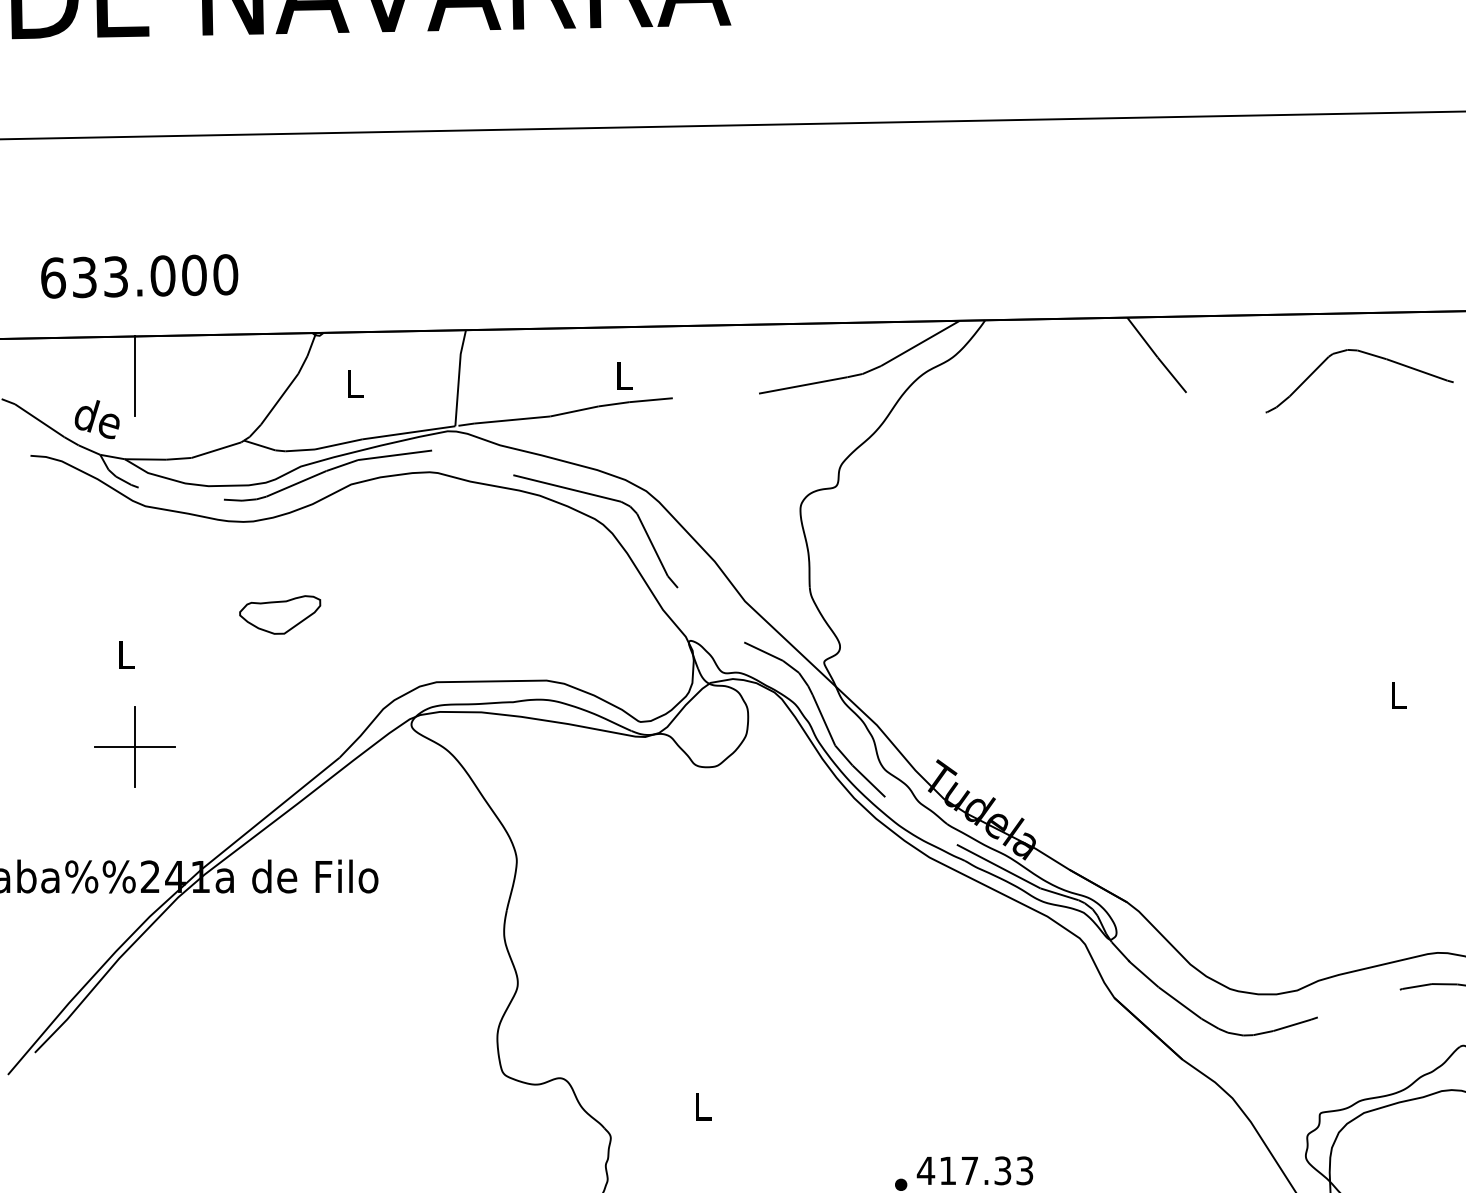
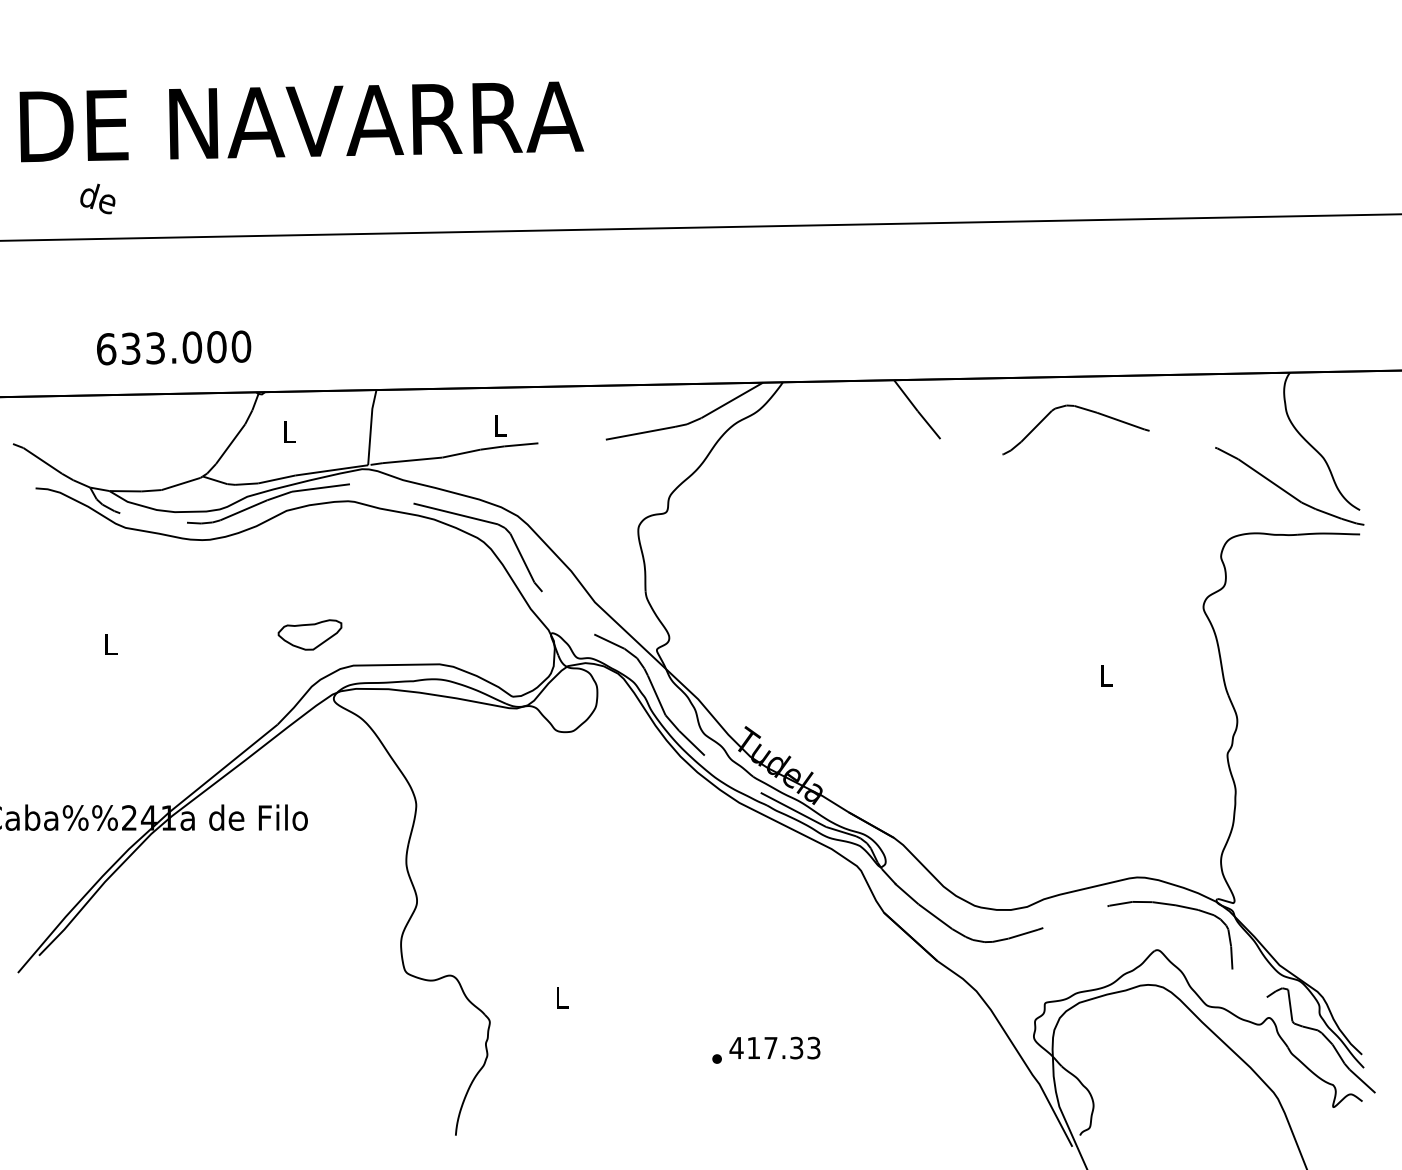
text: (140, 275) -> (174, 347), moved
line: (135, 375) -> (117, 425), removed
text: (96, 418) -> (97, 198), moved
part: (279, 614) -> (309, 634), moved
part: (135, 745) -> (117, 715), removed

